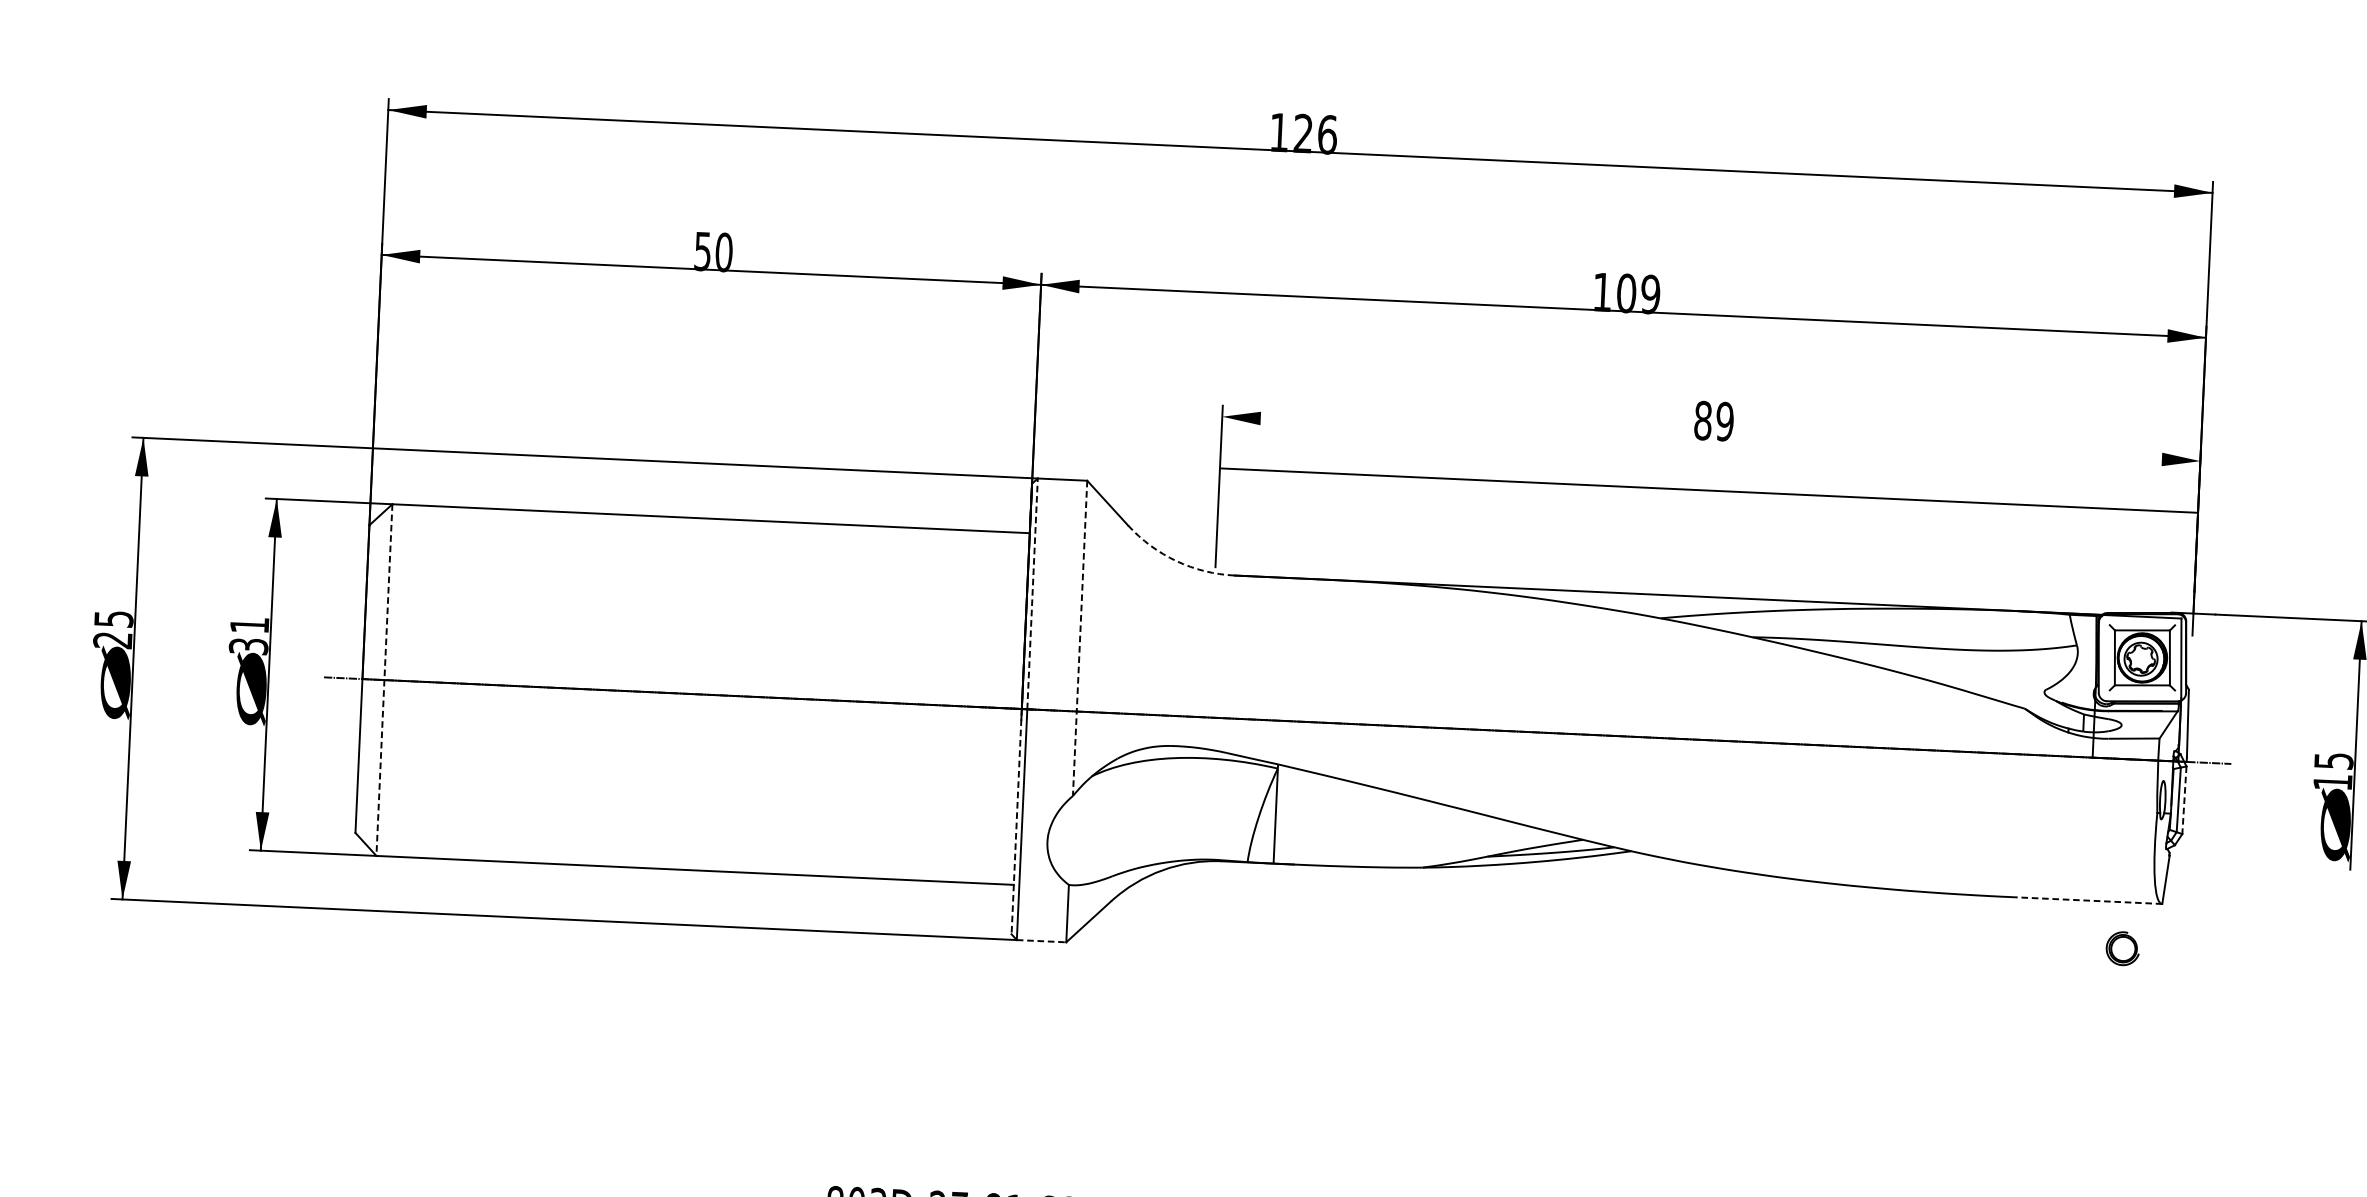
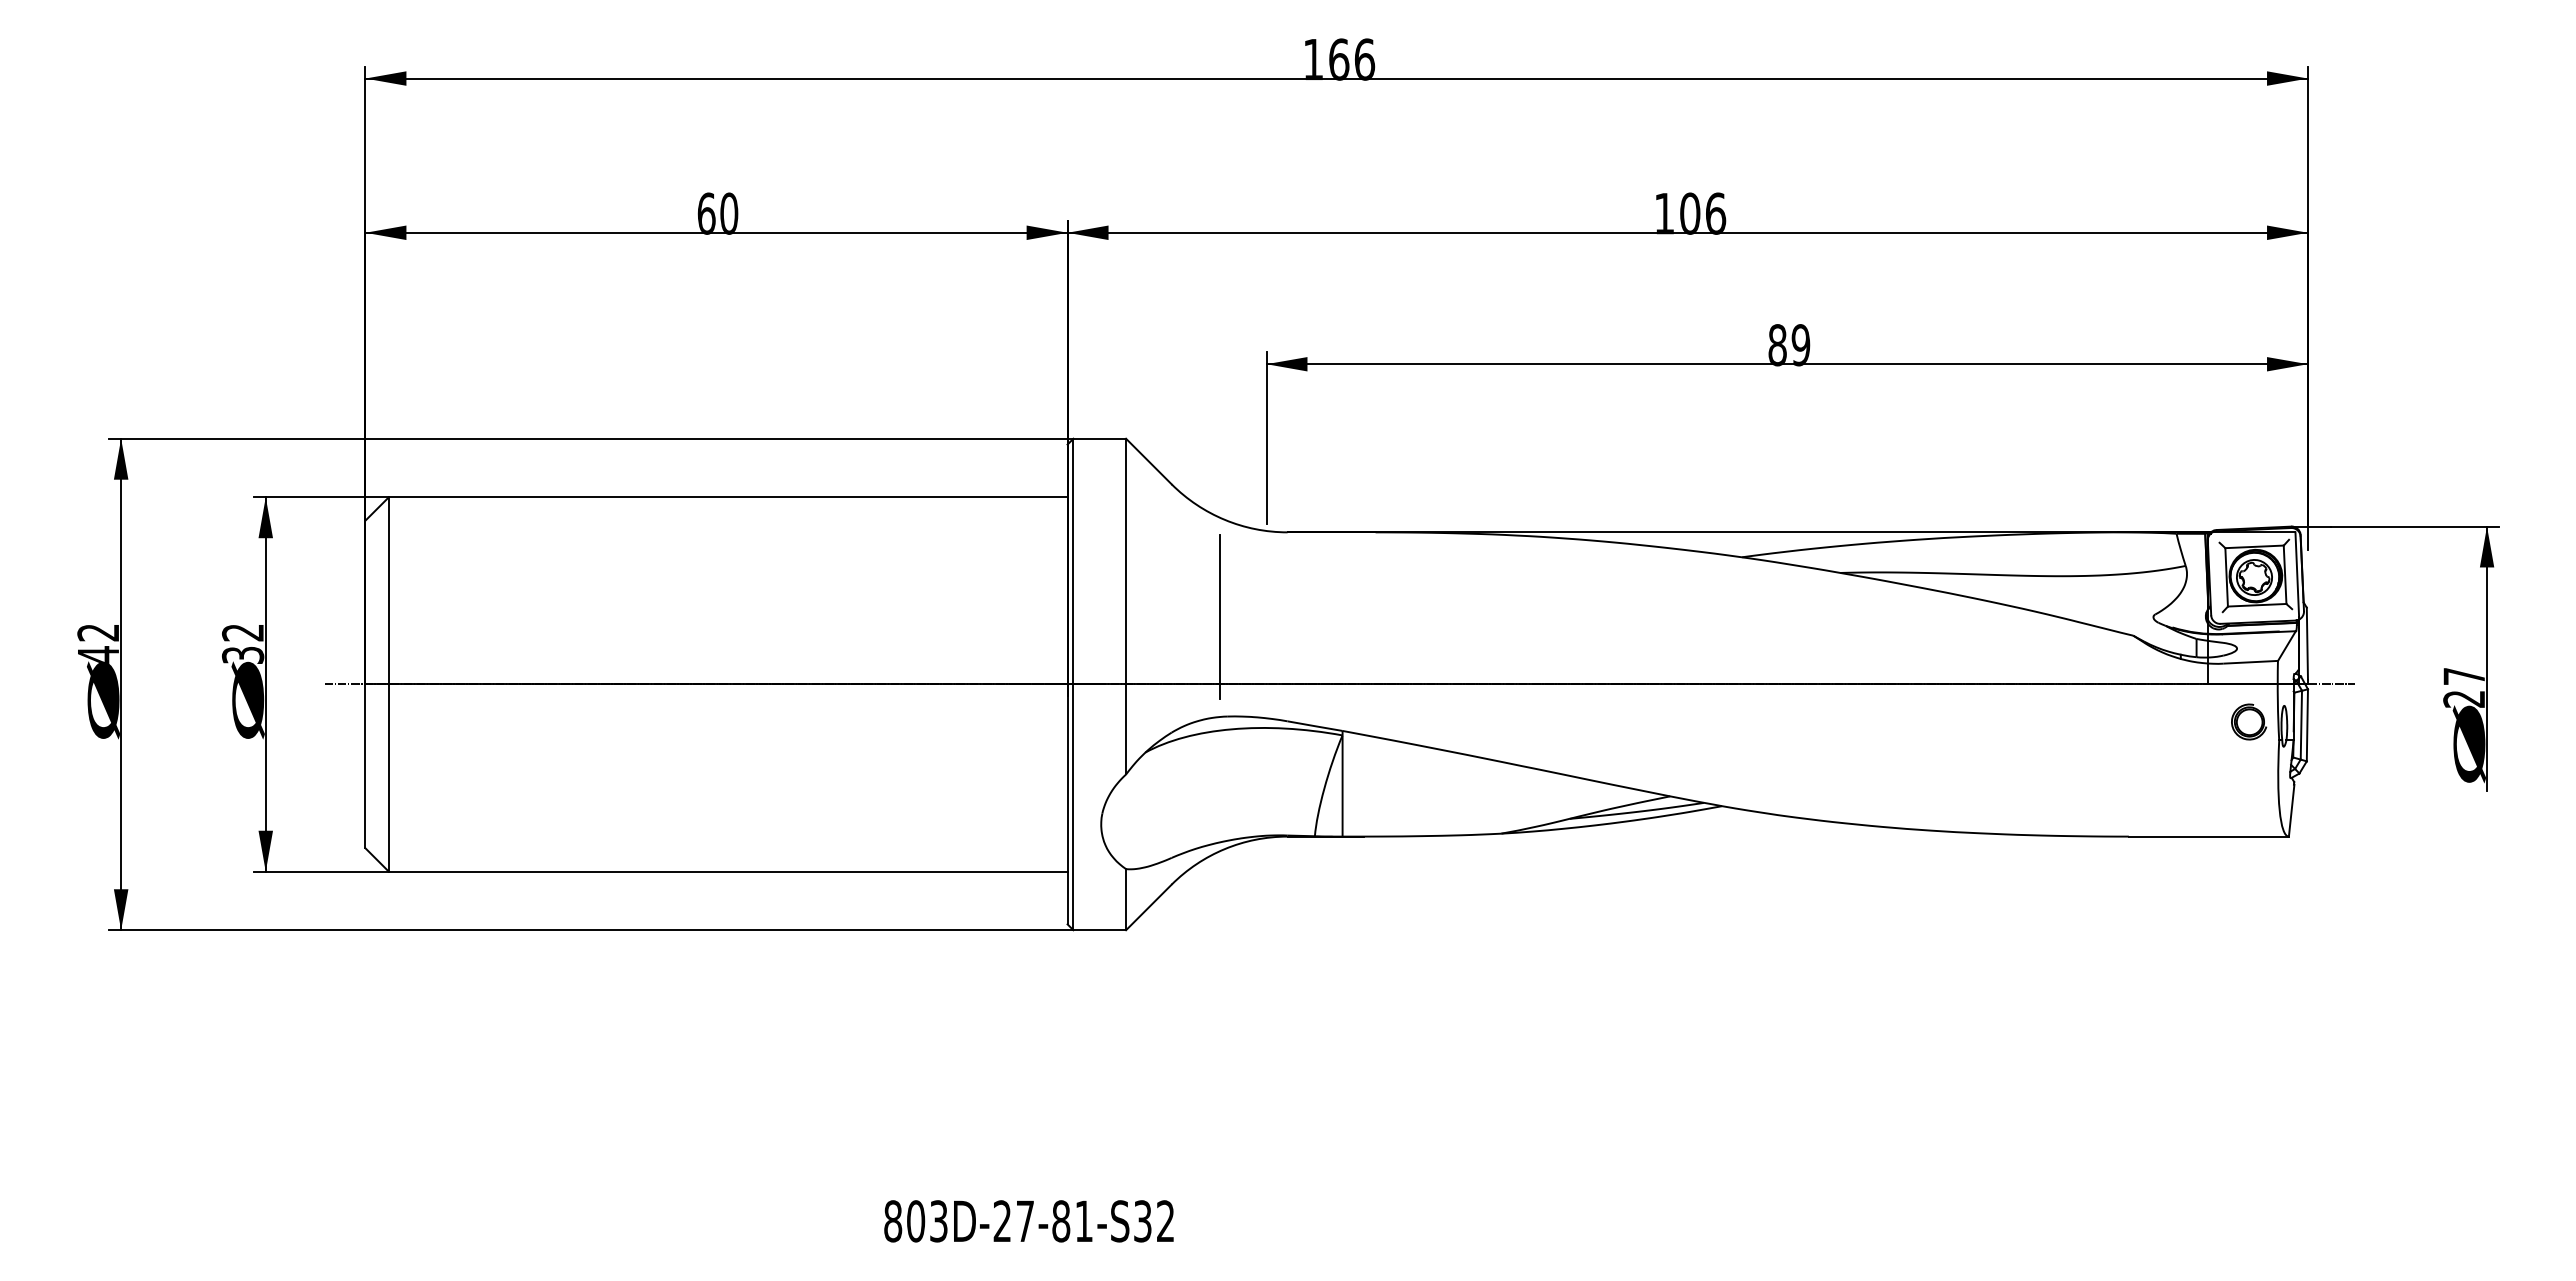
text: (1303, 133) -> (1339, 59), 126 -> 166
text: (702, 251) -> (706, 213), 50 -> 60
text: (1650, 294) -> (1715, 213), 109 -> 106
line: (1708, 490) -> (1786, 364), moved
arc: (1176, 560) -> (1224, 519), dashed -> solid
line: (1032, 593) -> (1073, 561), dashed -> solid
text: (249, 625) -> (242, 632), 31 -> 32
text: (113, 629) -> (98, 643), 25 -> 42
line: (1080, 638) -> (1126, 606), dashed -> solid
line: (1167, 652) -> (1219, 617), added
line: (384, 680) -> (388, 684), dashed -> solid
text: (2333, 771) -> (2464, 687), 15 -> 27
line: (2184, 800) -> (2307, 725), dashed -> solid
line: (1016, 821) -> (1067, 804), dashed -> solid
line: (2086, 900) -> (2208, 836), dashed -> solid
line: (1042, 941) -> (1100, 930), dashed -> solid
part: (2123, 948) -> (2249, 721), moved

